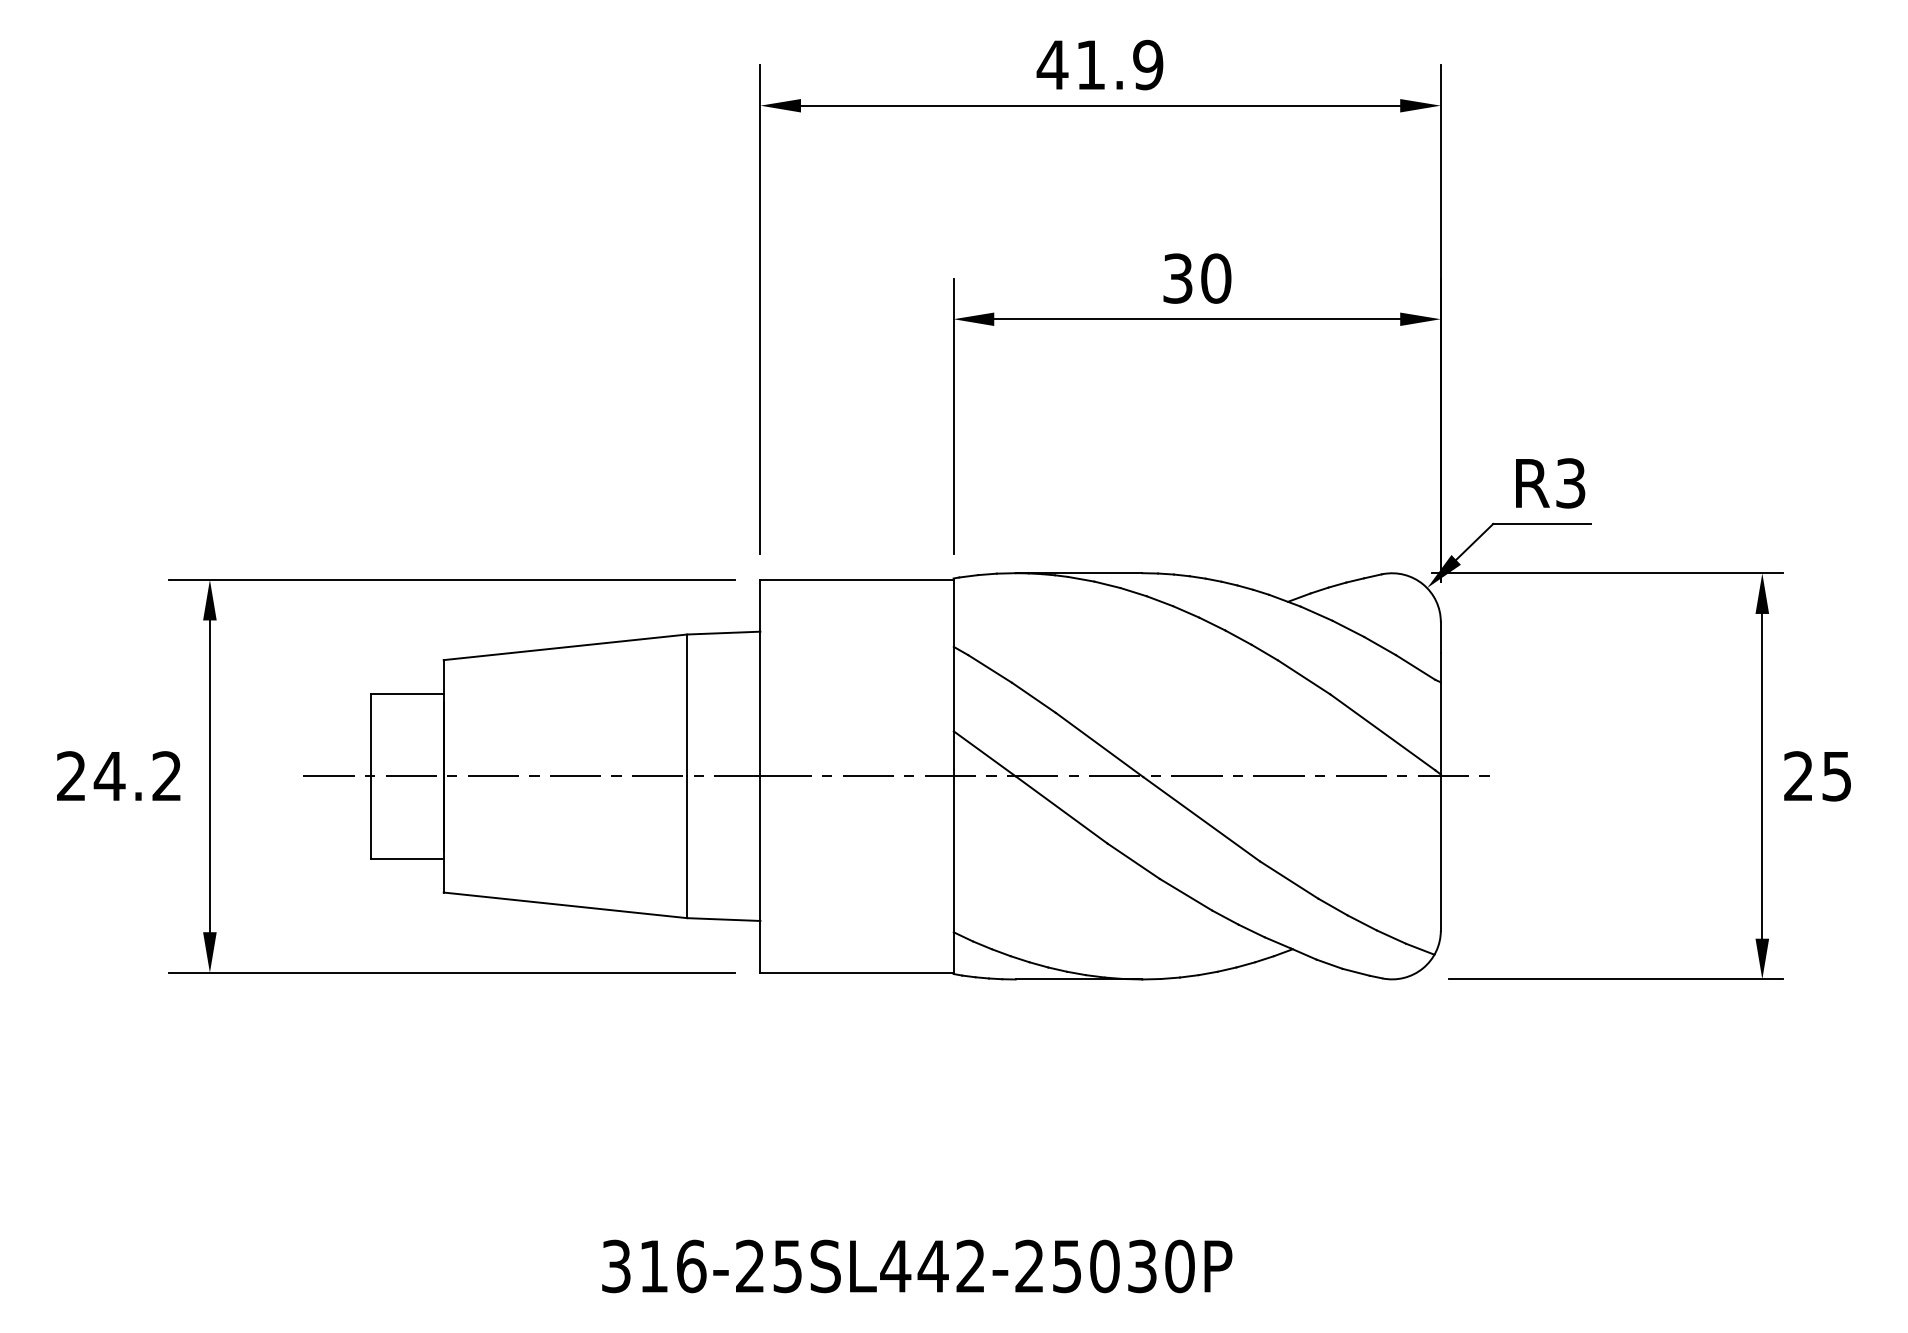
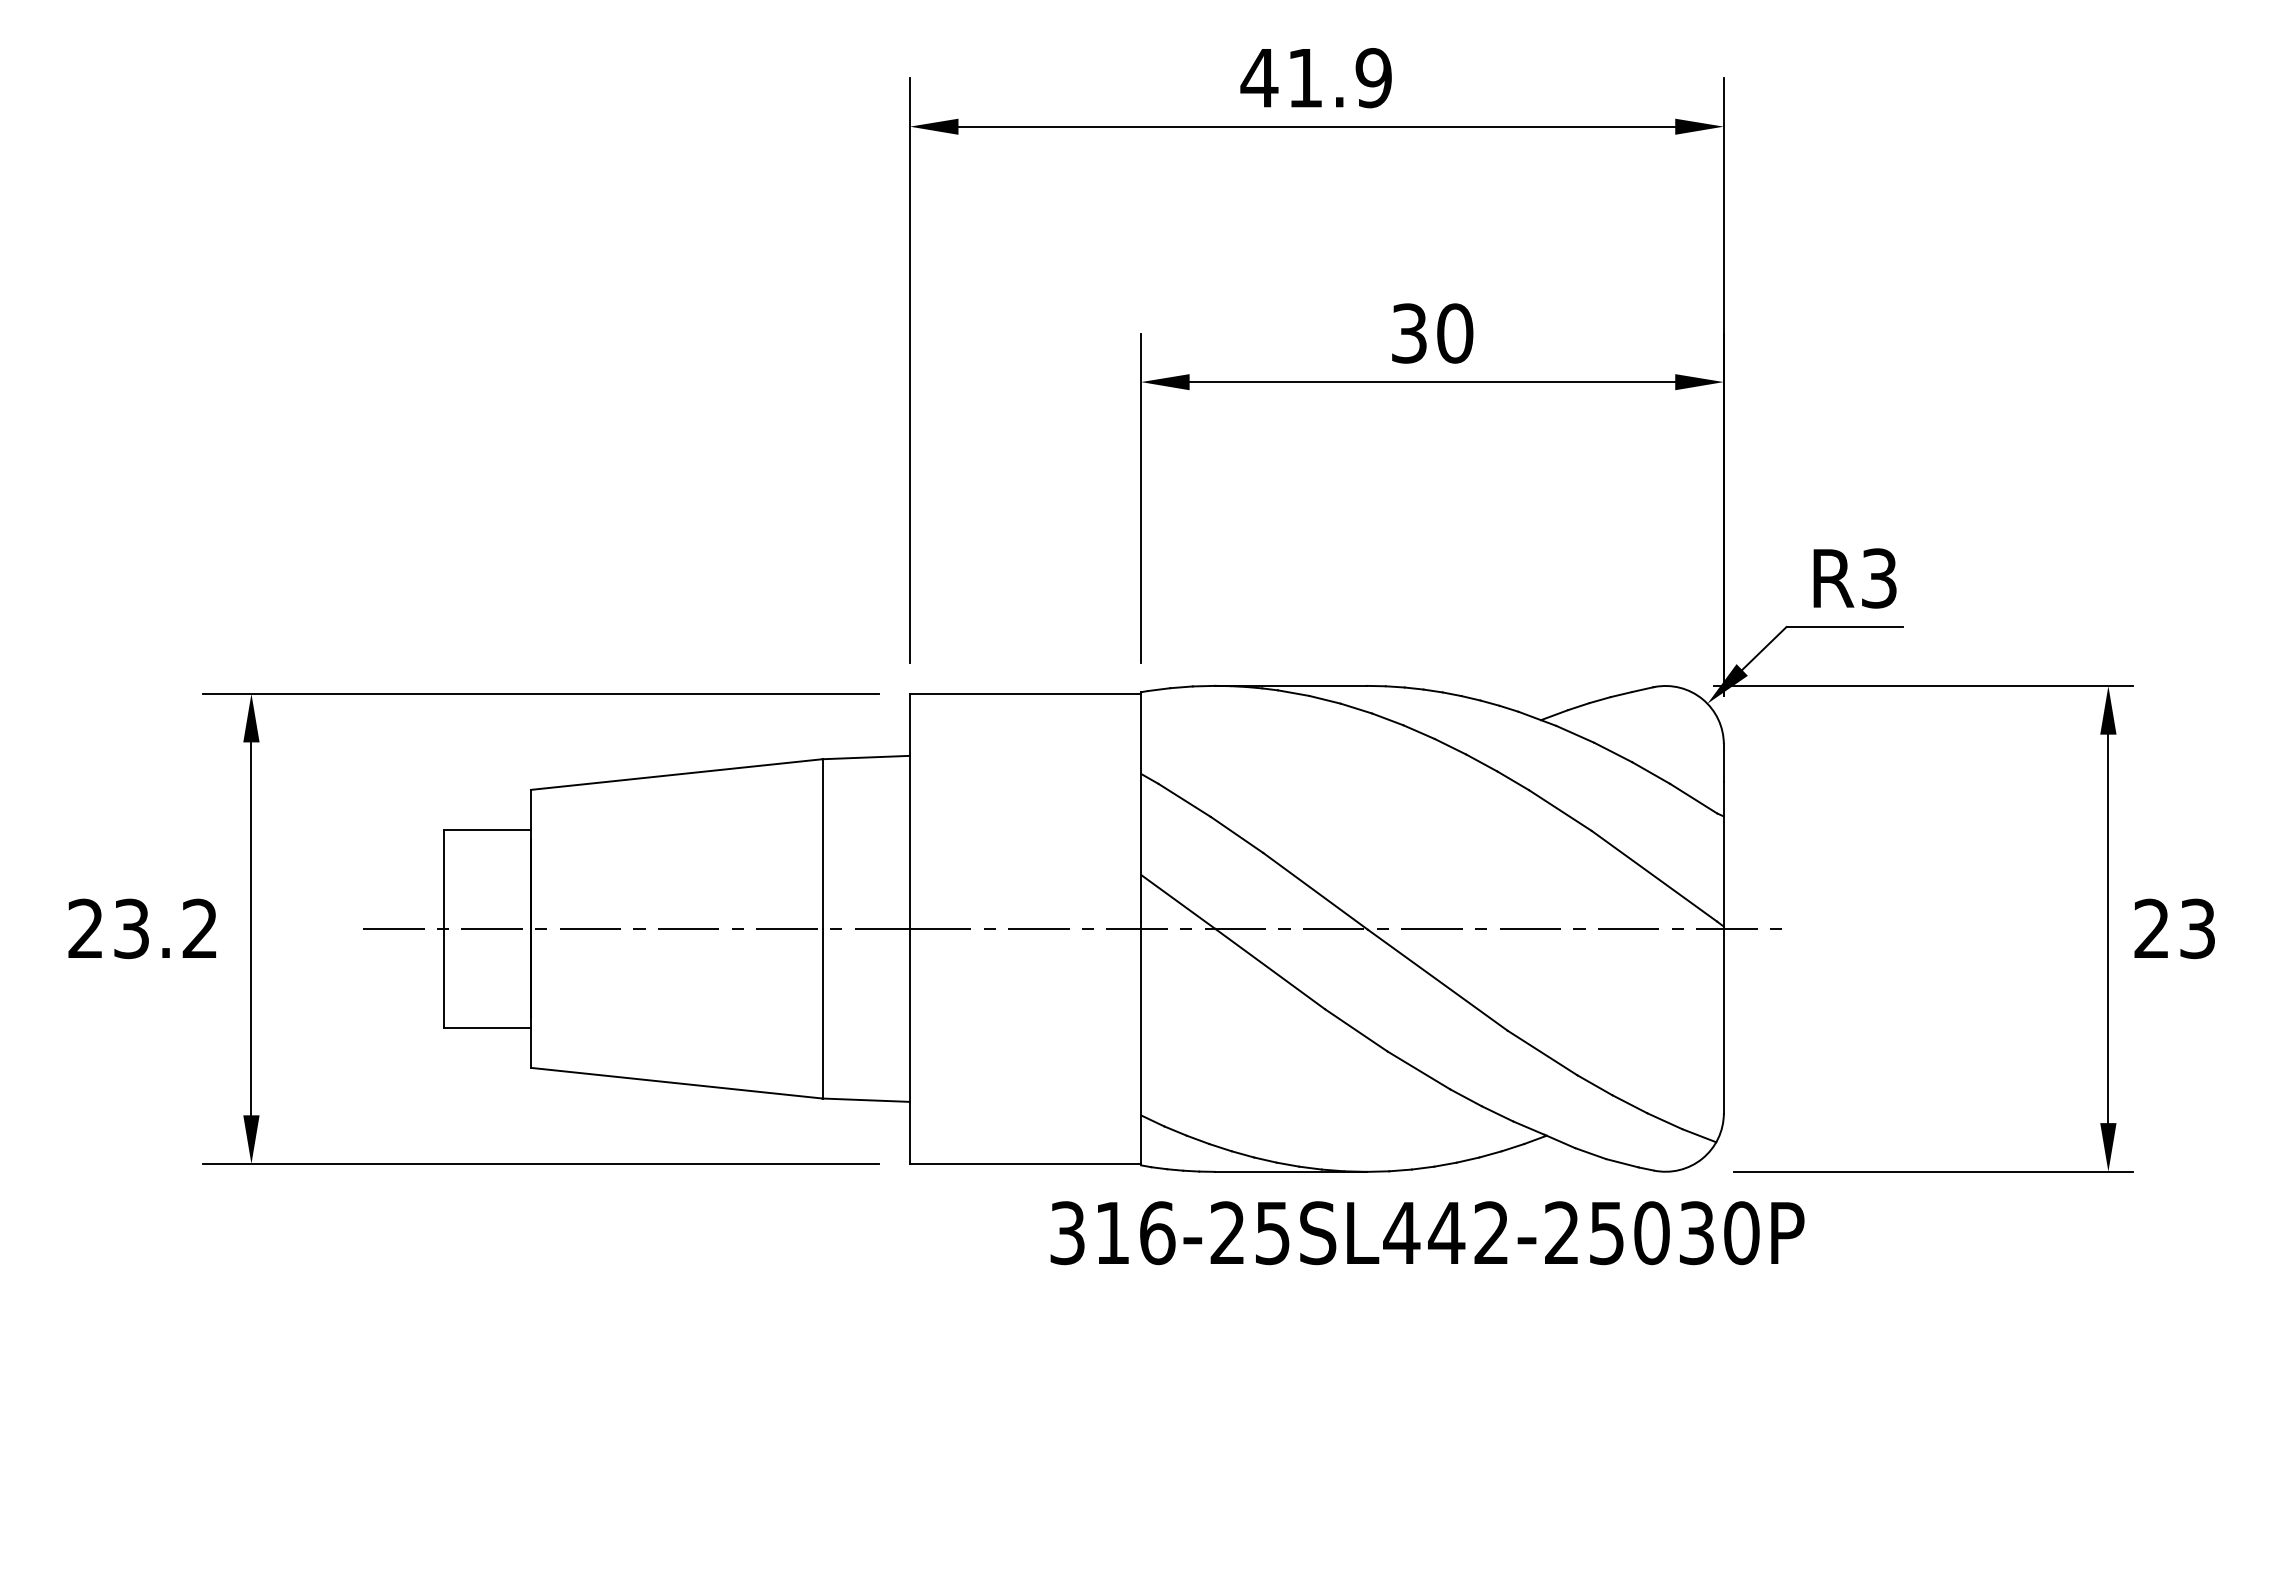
text: (109, 776) -> (131, 928), 24.2 -> 23.2
text: (1836, 776) -> (2197, 928), 25 -> 23
text: (917, 1266) -> (1427, 1233), moved

